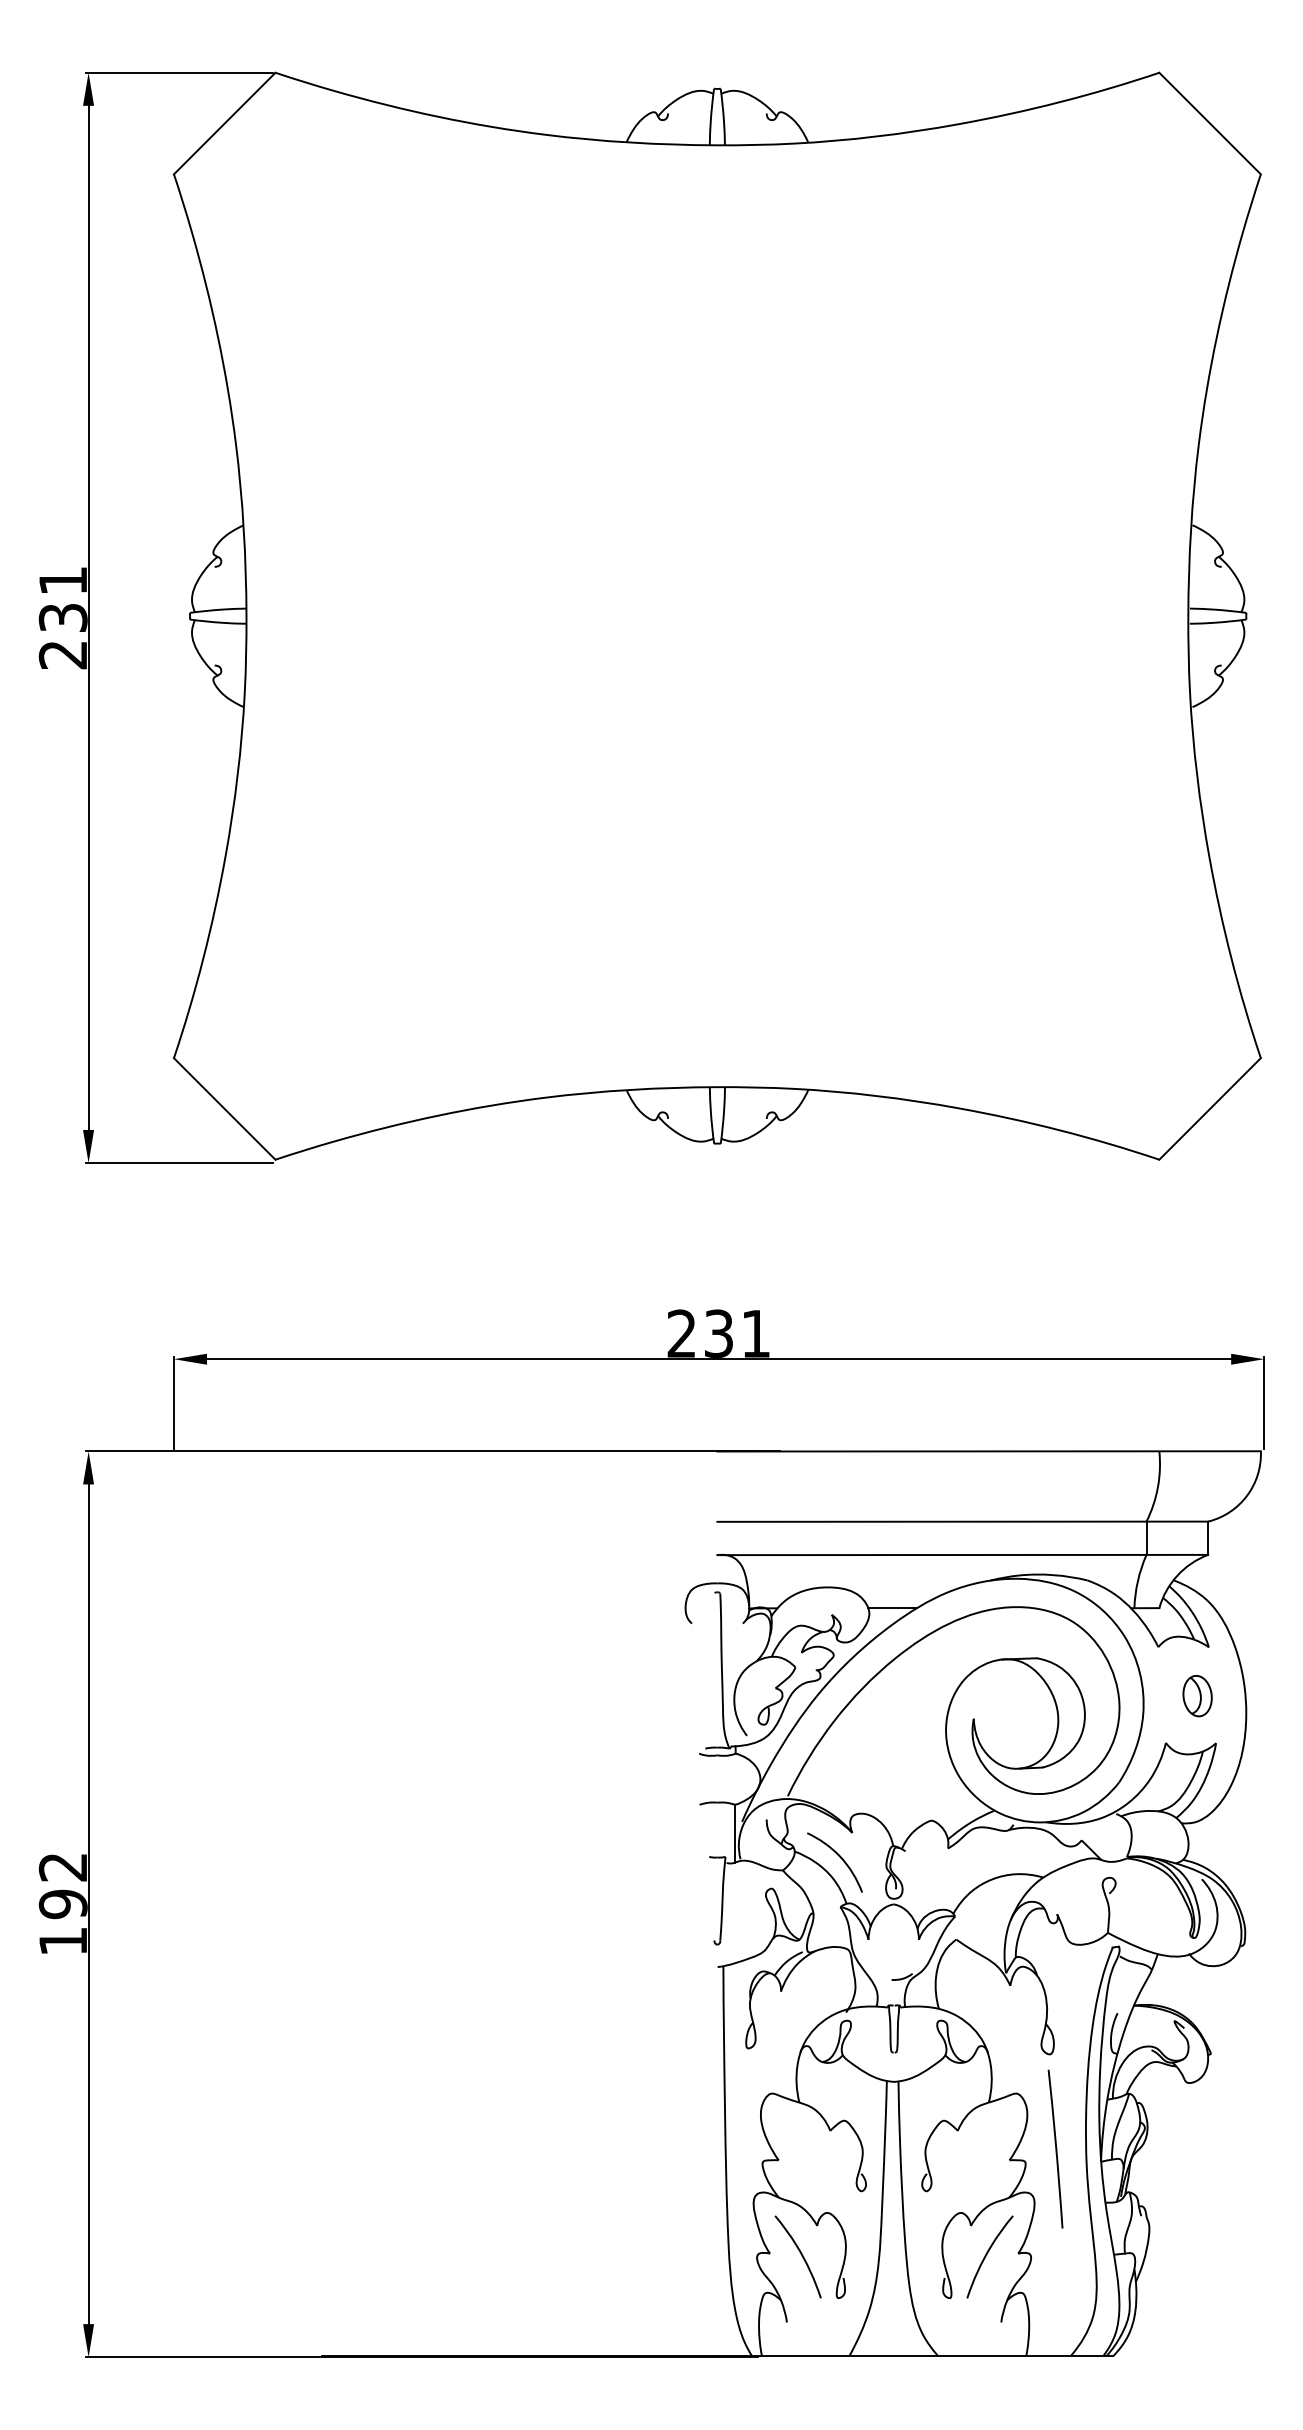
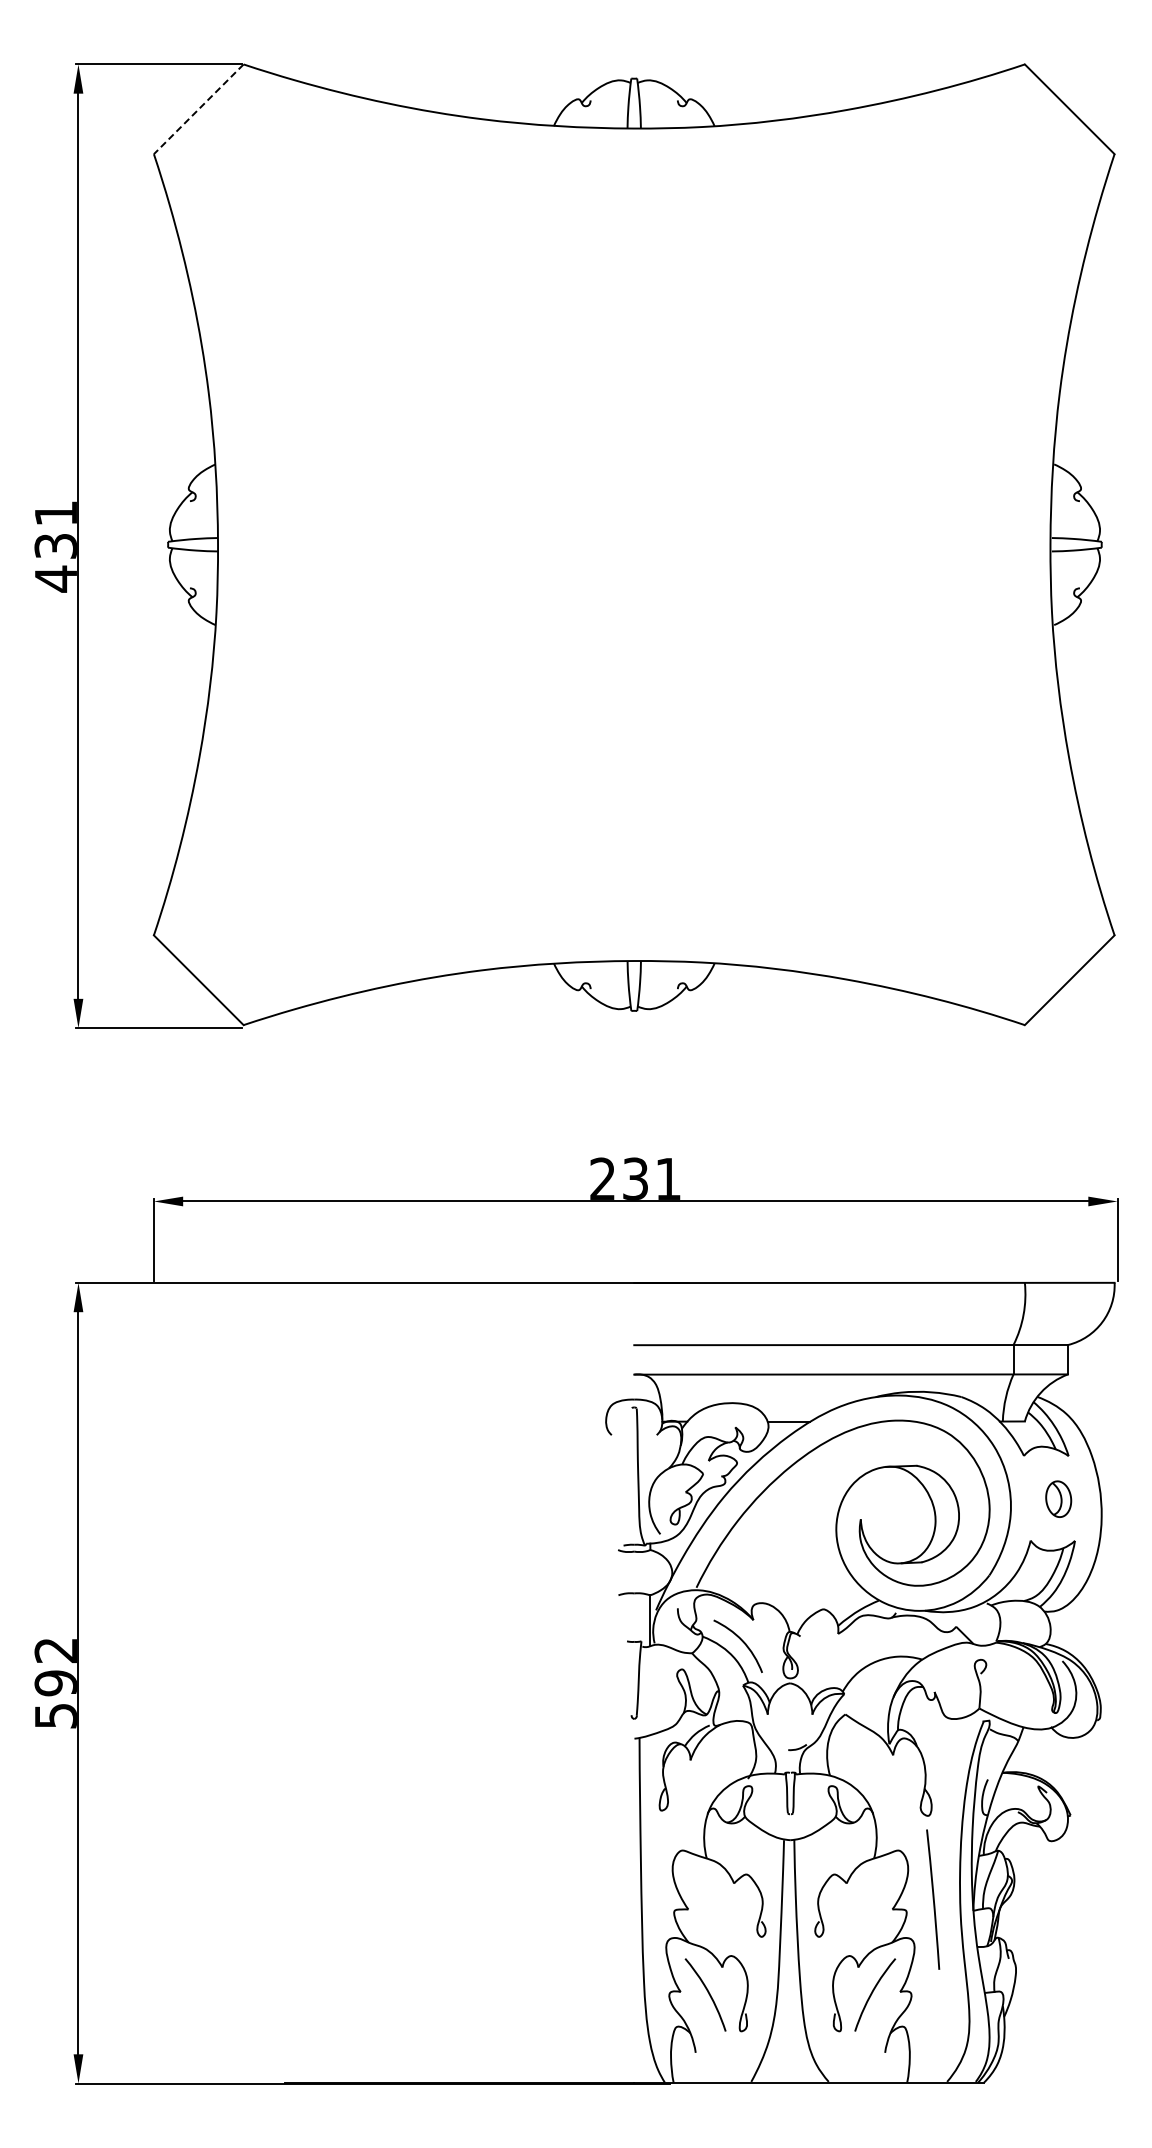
line: (224, 123) -> (198, 109), solid -> dashed
text: (62, 654) -> (55, 578), 231 -> 431
text: (62, 1941) -> (55, 1716), 192 -> 592

